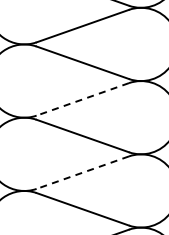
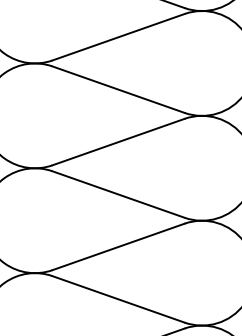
line: (82, 99) -> (118, 142), dashed -> solid
line: (82, 172) -> (118, 246), dashed -> solid

